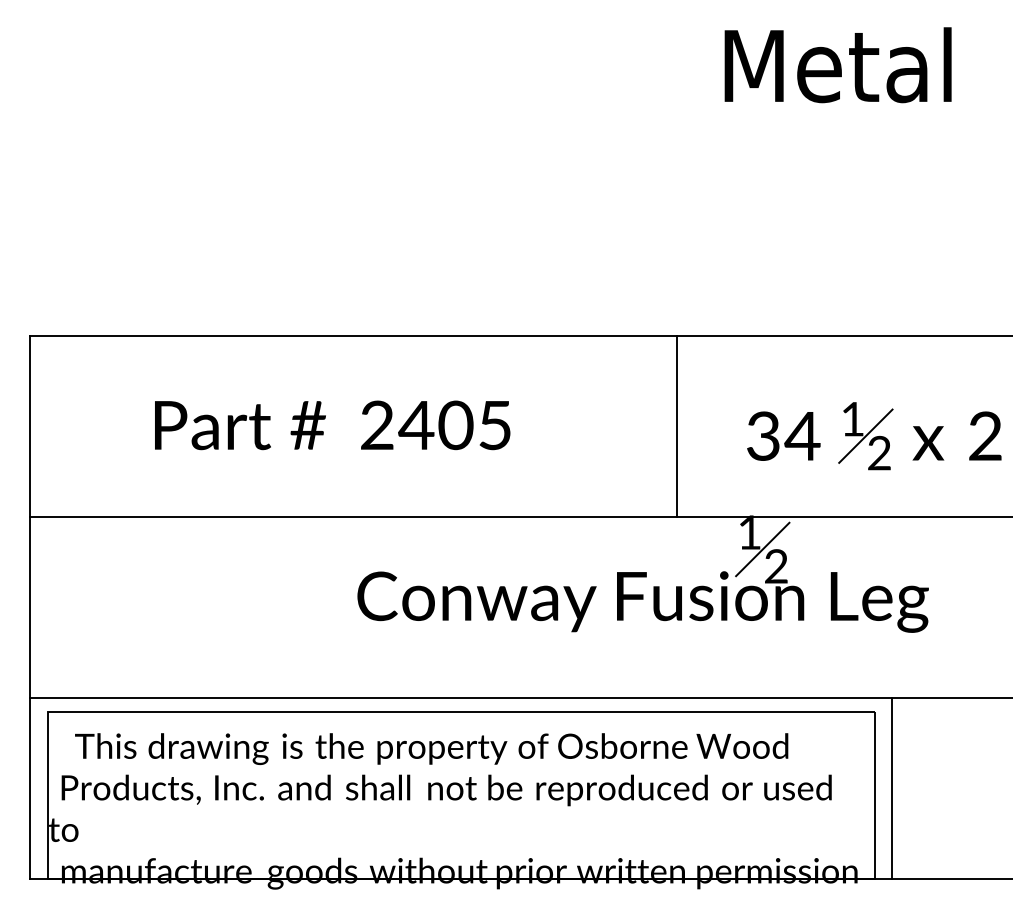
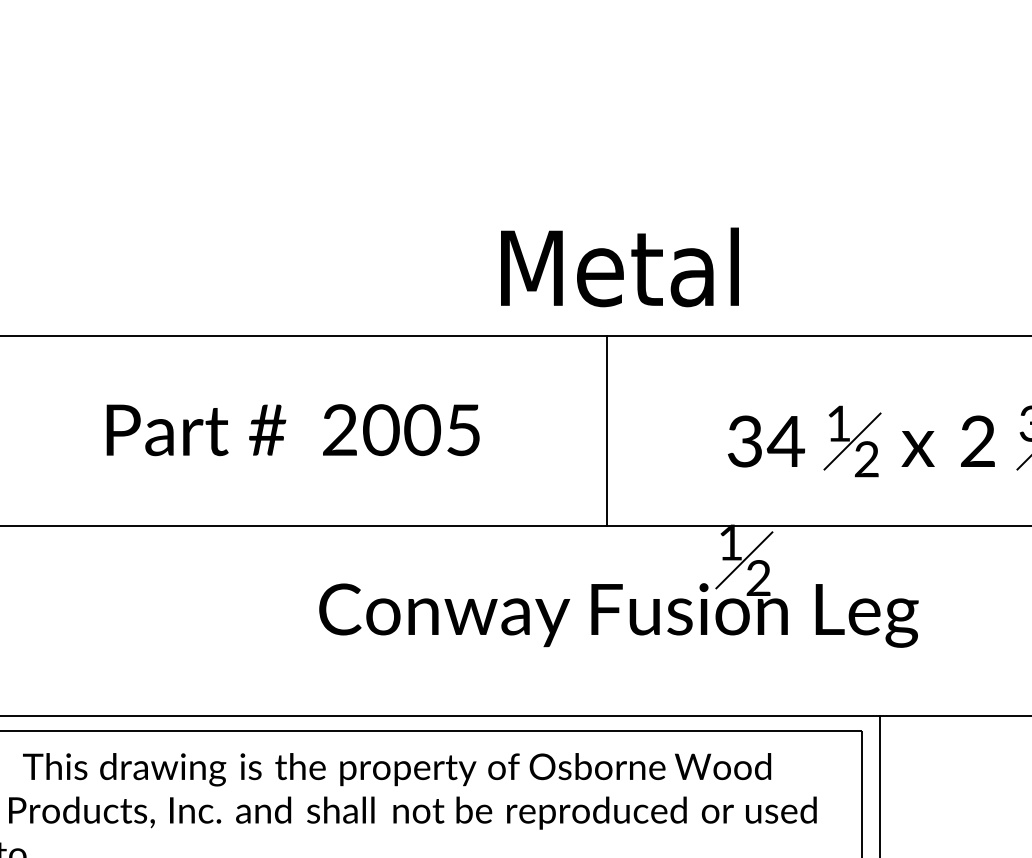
text: (837, 65) -> (619, 267), moved
text: (416, 425) -> (381, 430), 2405 -> 2005
line: (677, 425) -> (606, 430), moved

